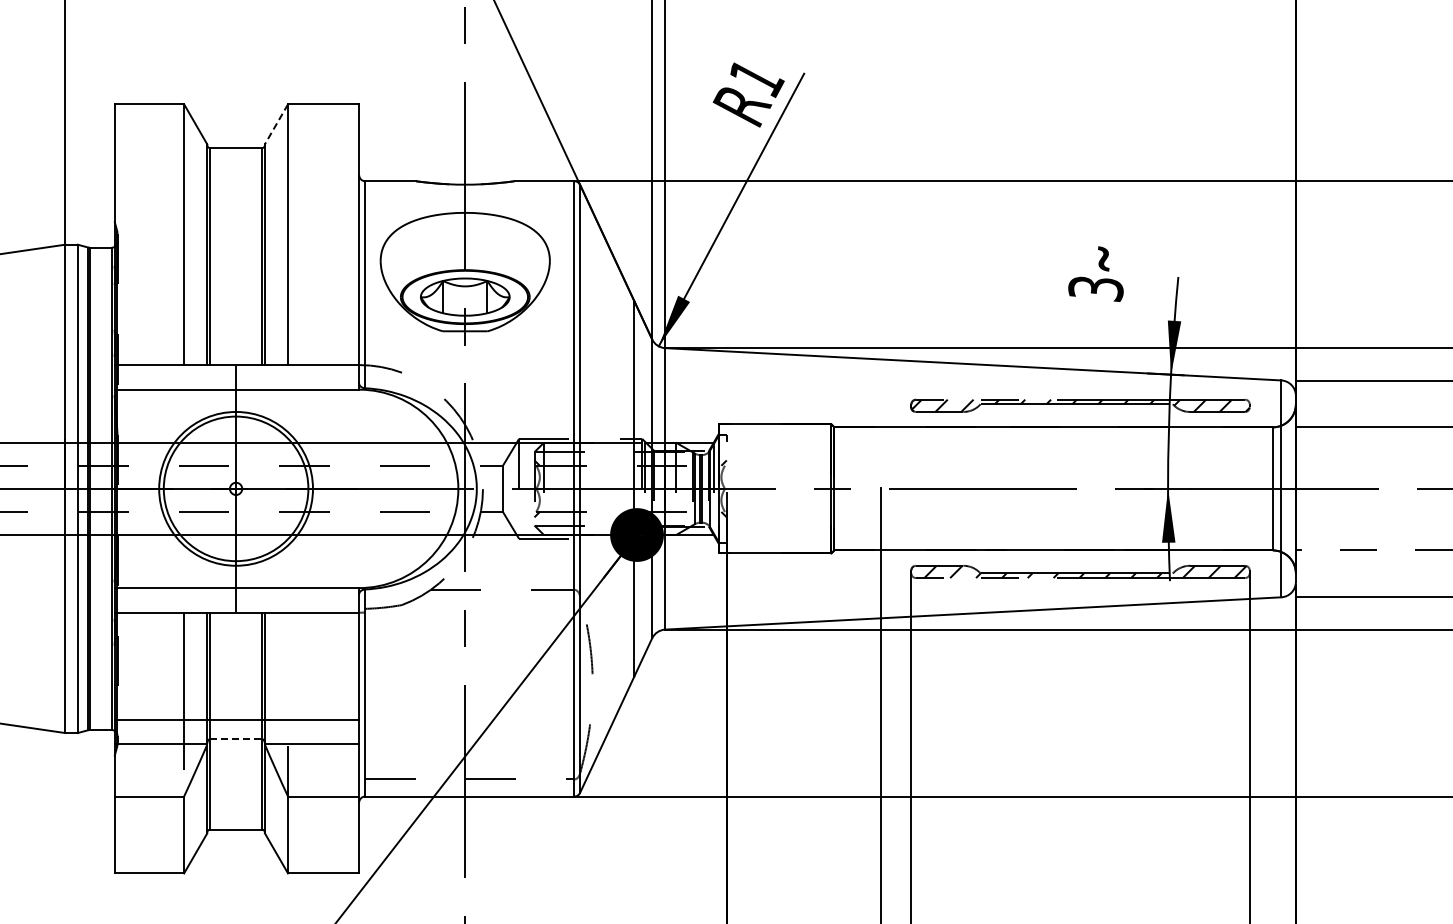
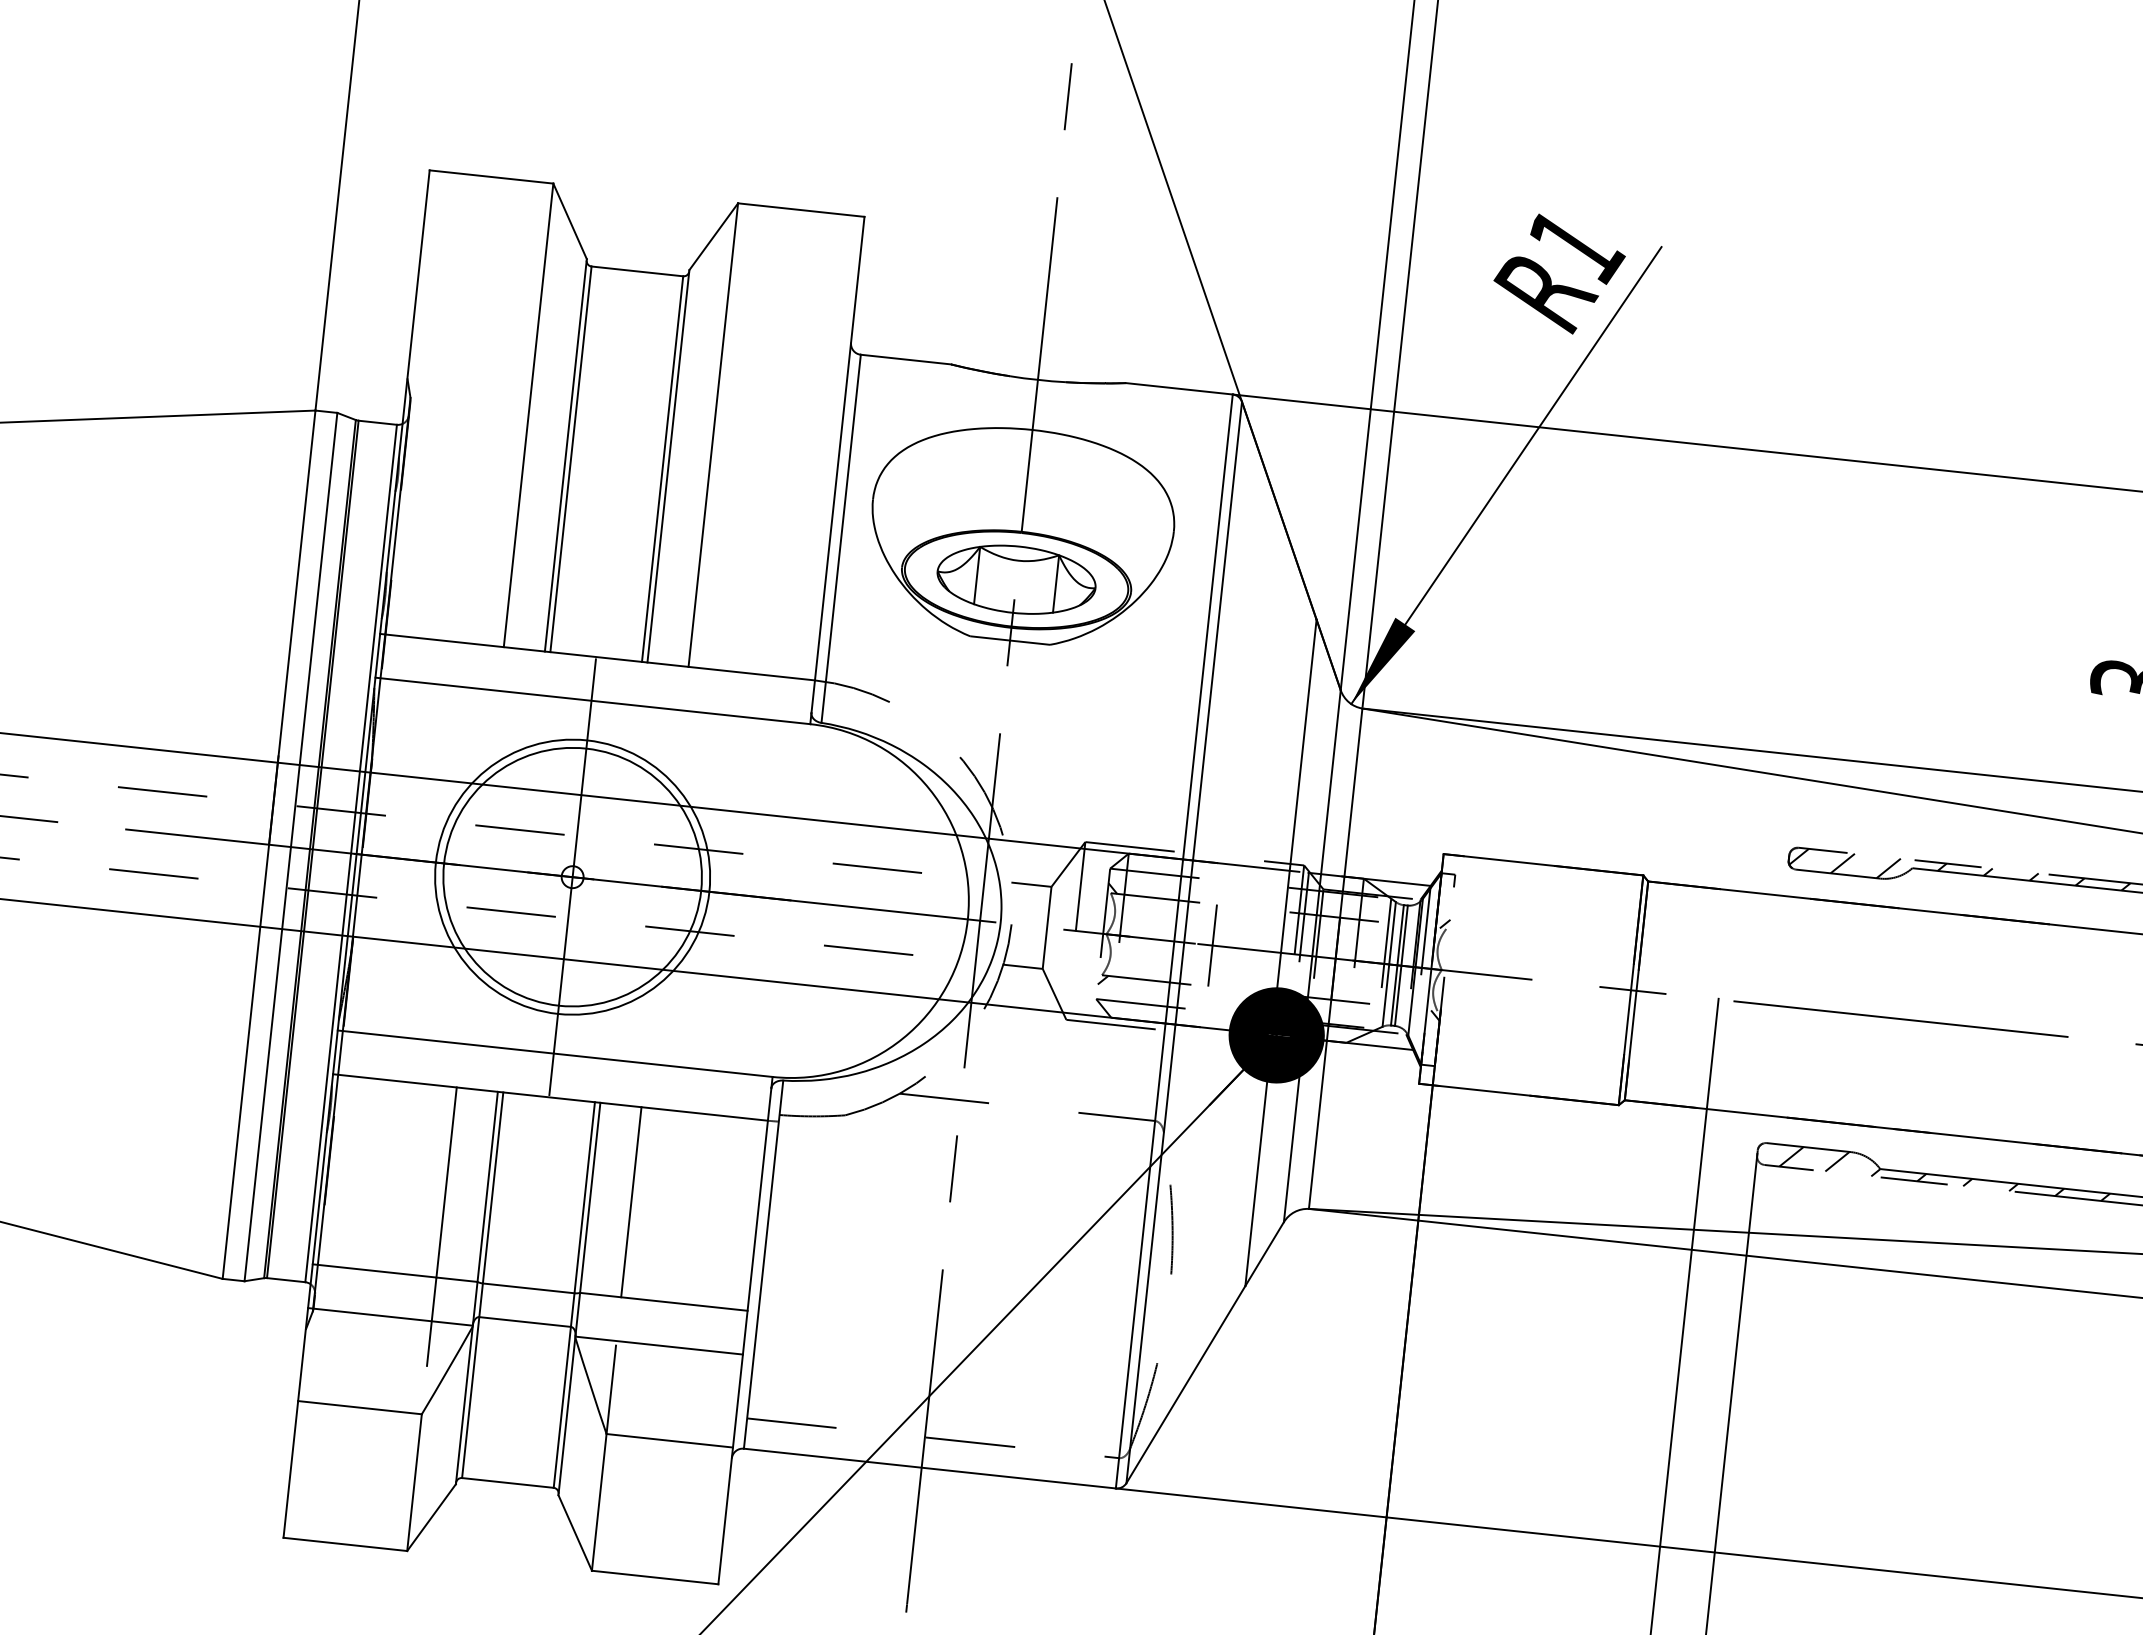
line: (276, 124) -> (713, 236), dashed -> solid
line: (596, 488) -> (1213, 944), added
line: (288, 665) -> (632, 1201), added
line: (236, 739) -> (525, 1322), dashed -> solid

